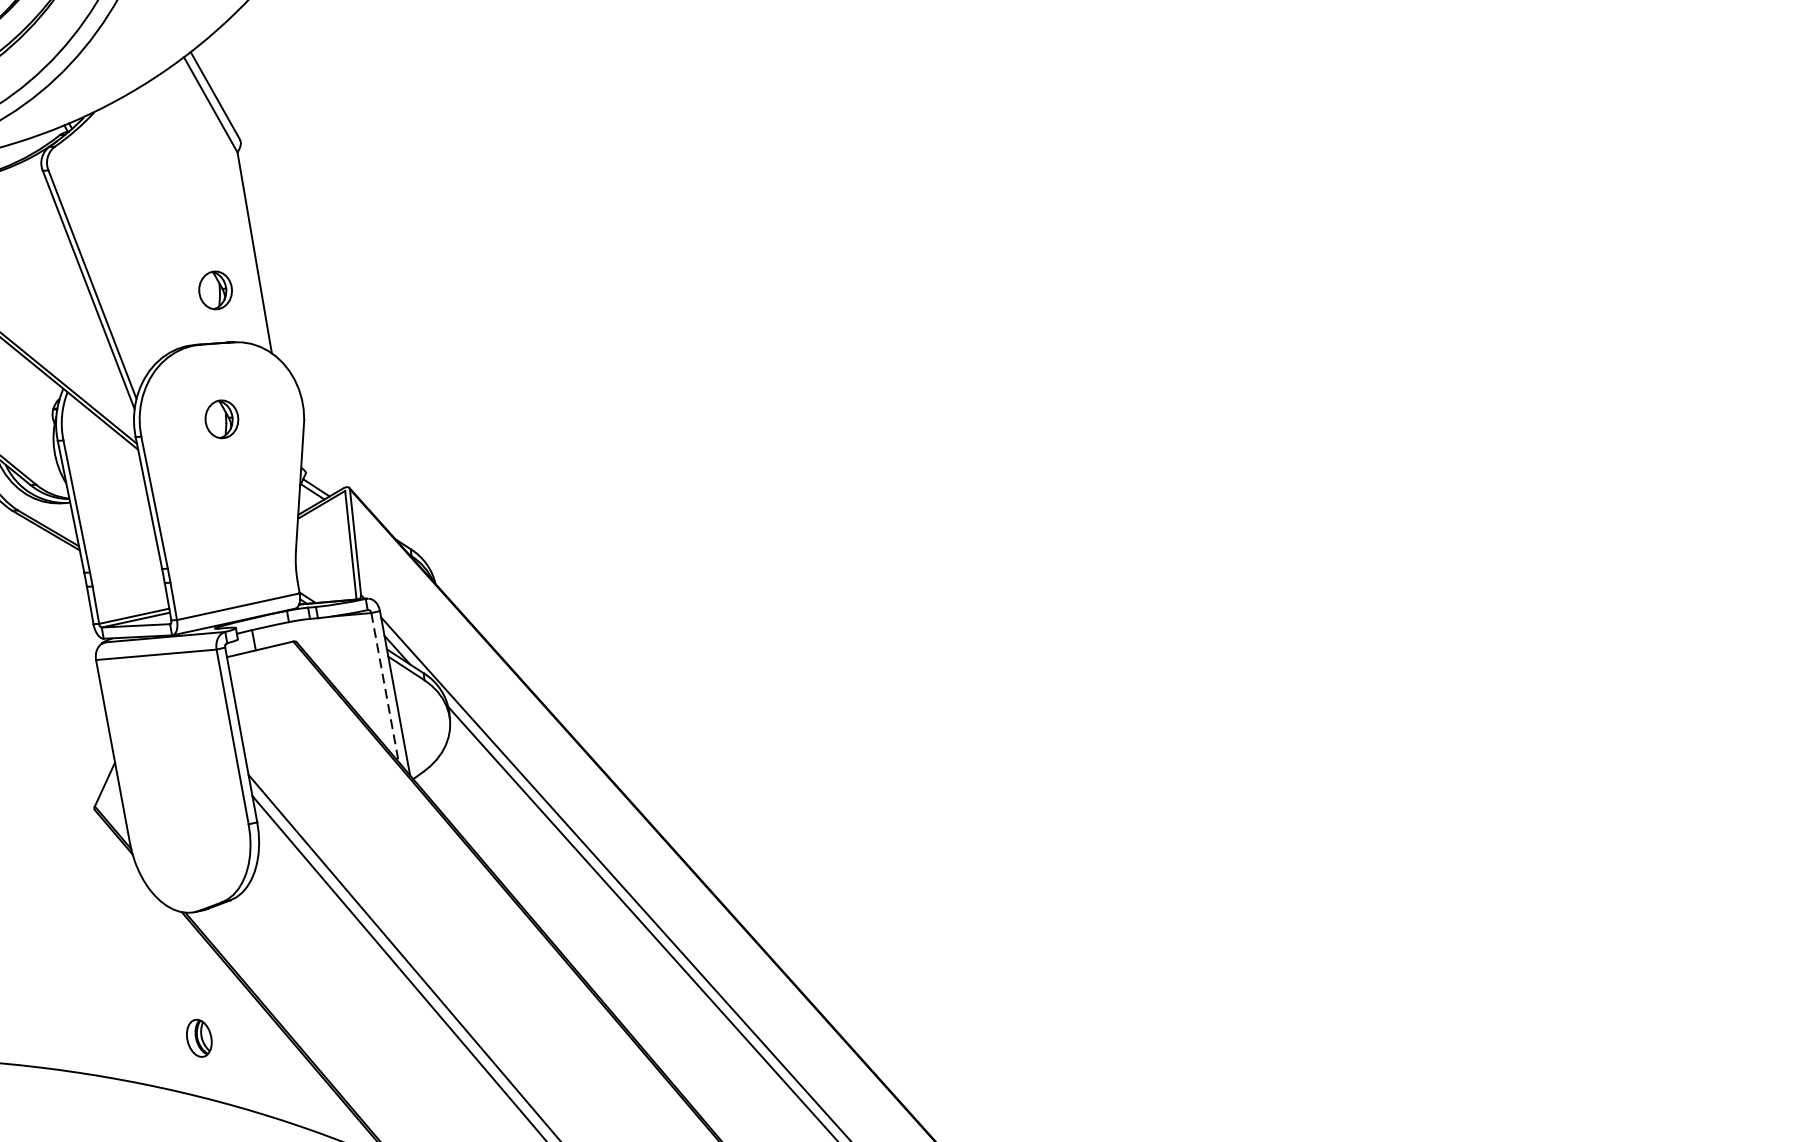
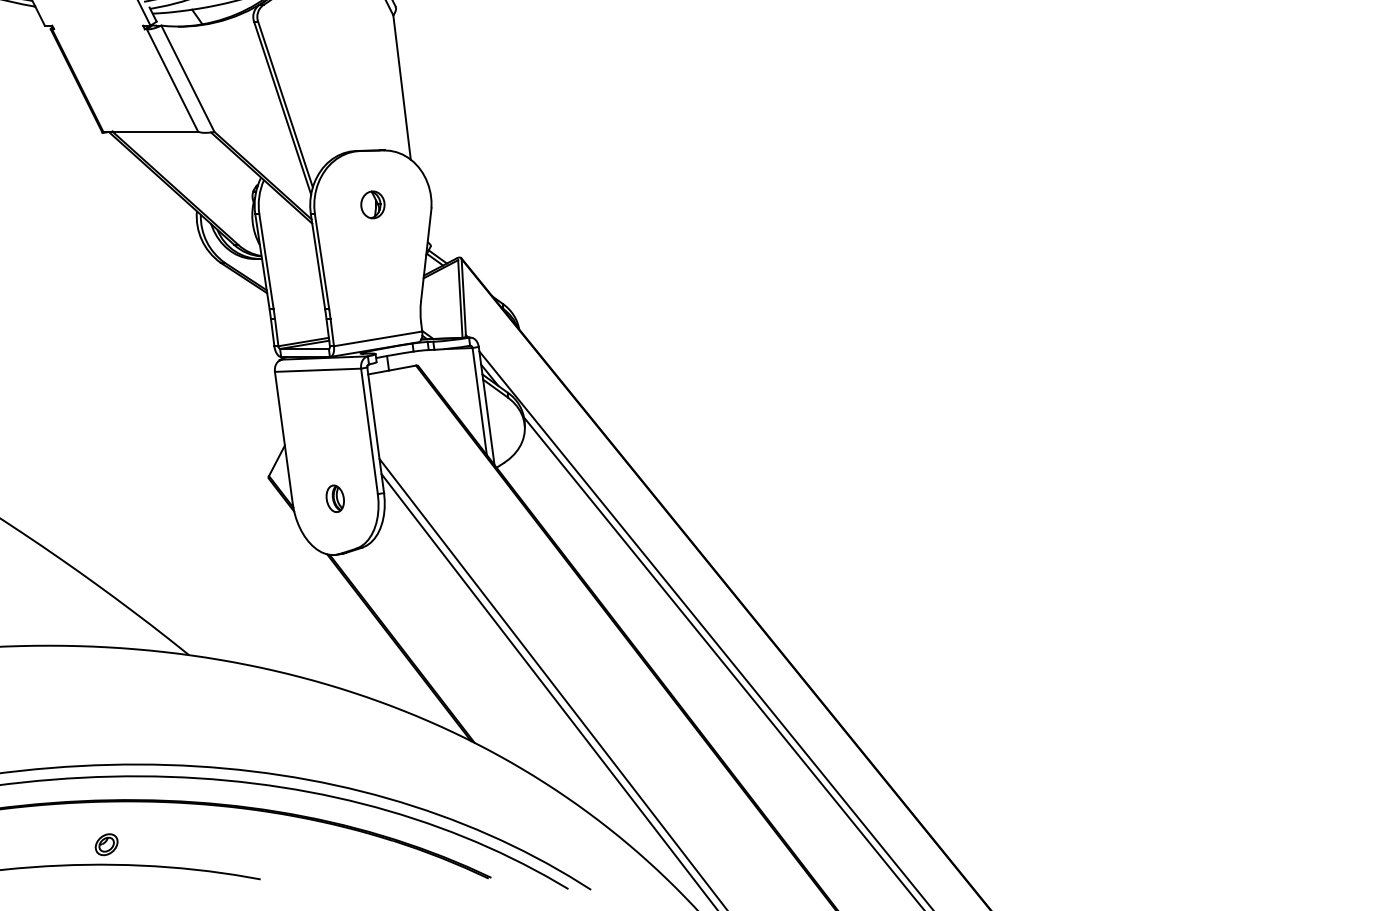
part: (214, 289) -> (372, 112), removed
line: (384, 687) -> (479, 401), dashed -> solid
part: (198, 1037) -> (334, 498), moved

